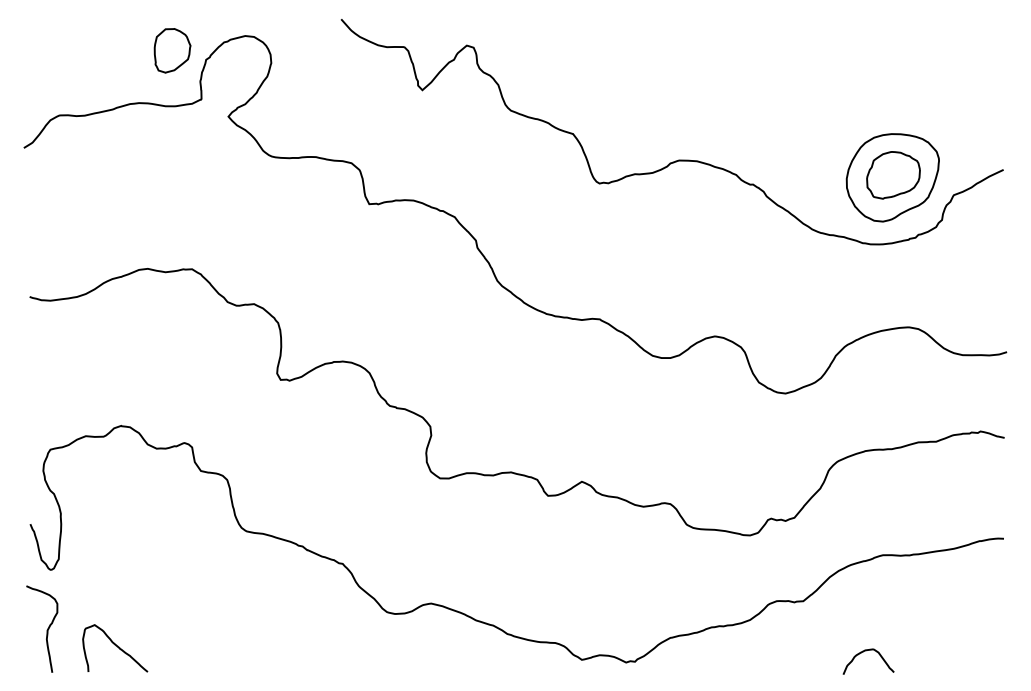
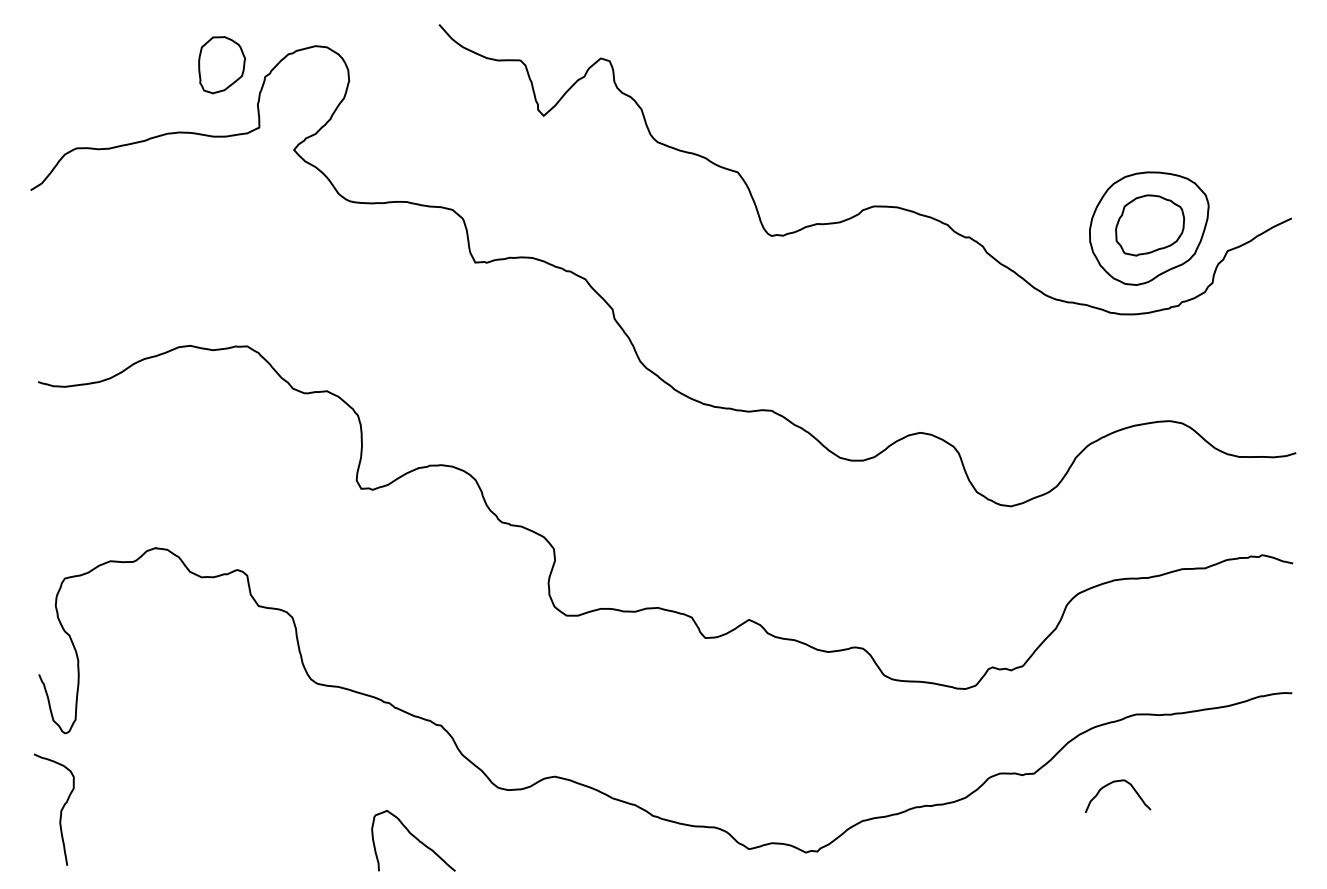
curve: (116, 646) -> (415, 838), moved
curve: (866, 651) -> (1115, 783), moved

